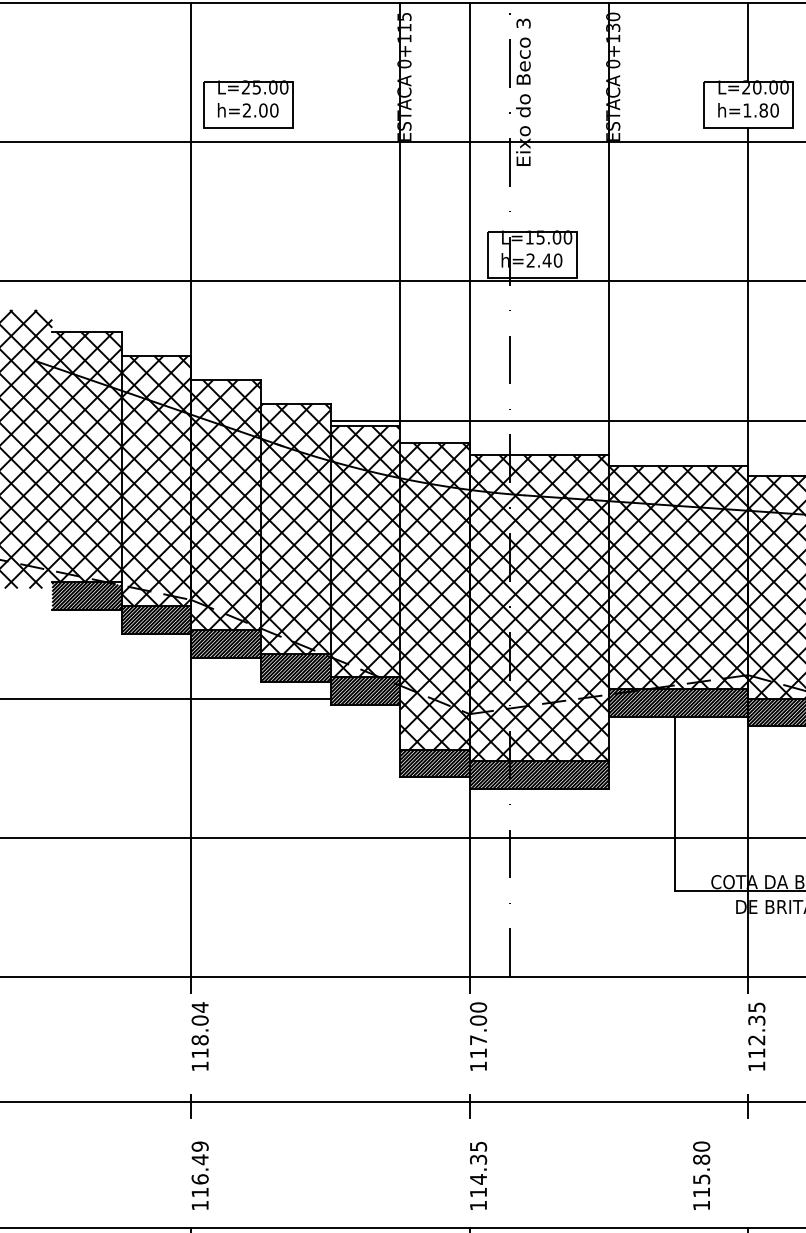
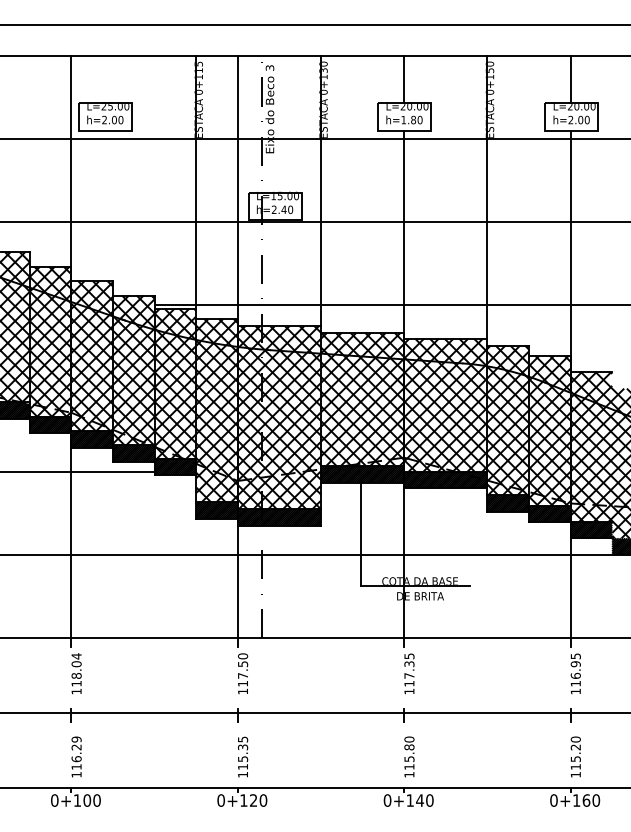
text: (479, 1021) -> (243, 664), 117.00 -> 117.50
text: (756, 1039) -> (409, 675), 112.35 -> 117.35
text: (199, 1159) -> (76, 747), 116.49 -> 116.29
text: (701, 1174) -> (409, 756), moved
text: (479, 1179) -> (243, 759), 114.35 -> 115.35

